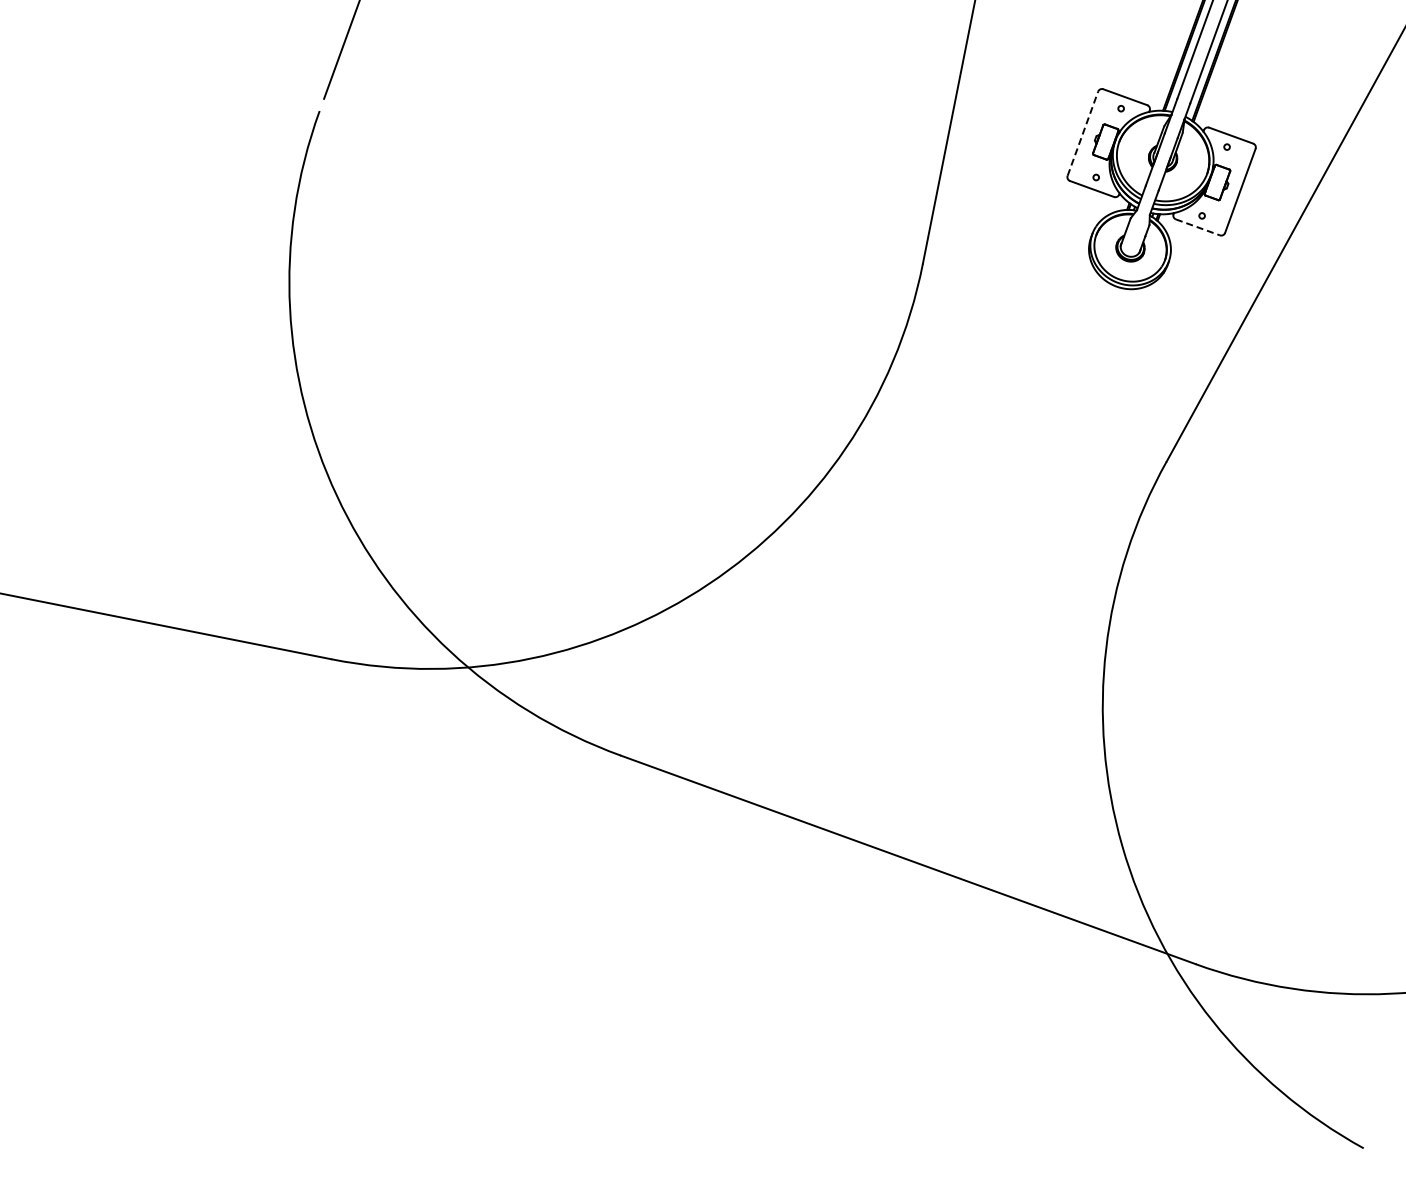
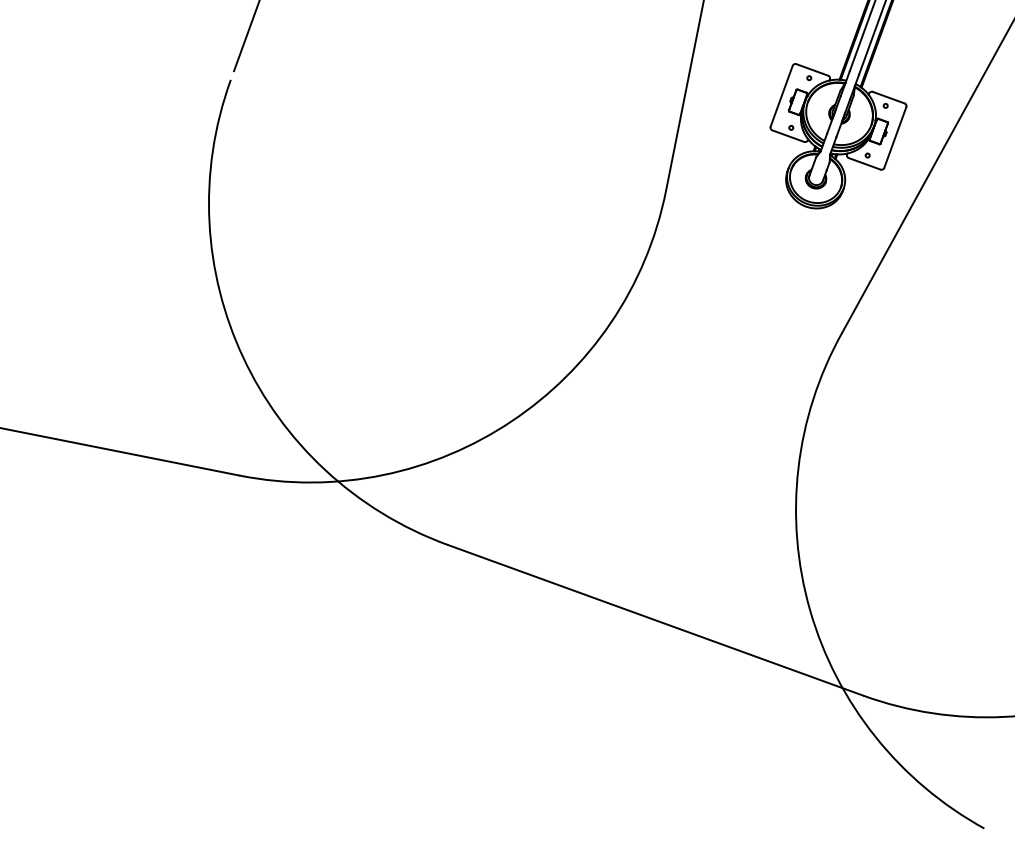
line: (1082, 133) -> (781, 96), dashed -> solid
line: (1198, 227) -> (865, 163), dashed -> solid

